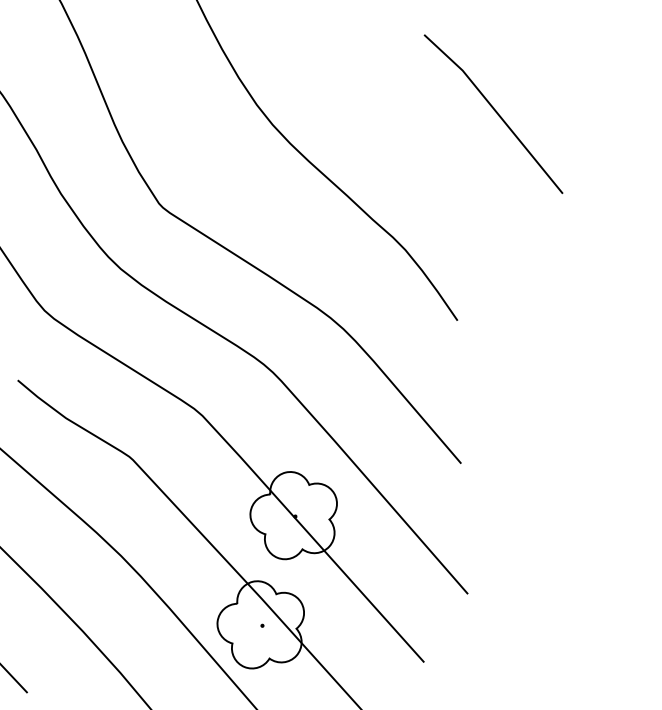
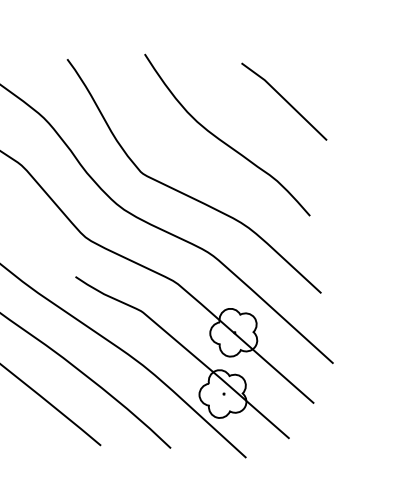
line: (494, 111) -> (284, 100), moved

